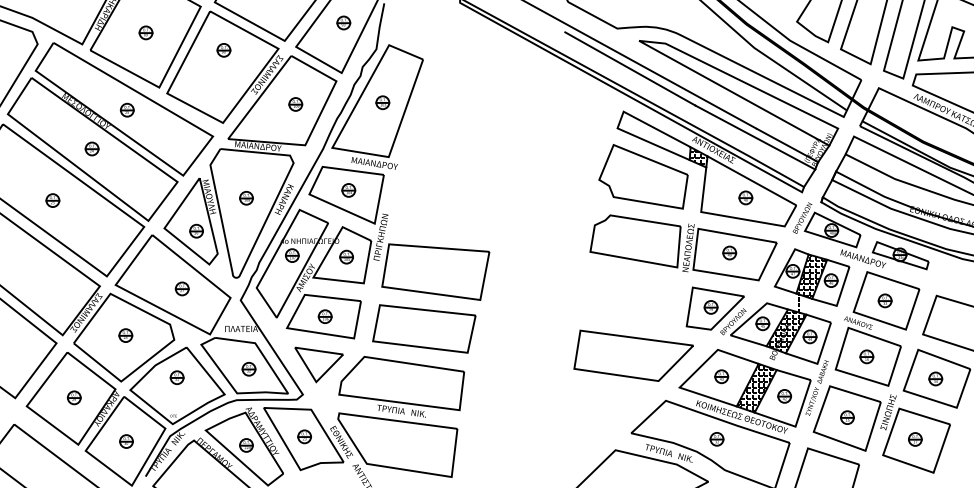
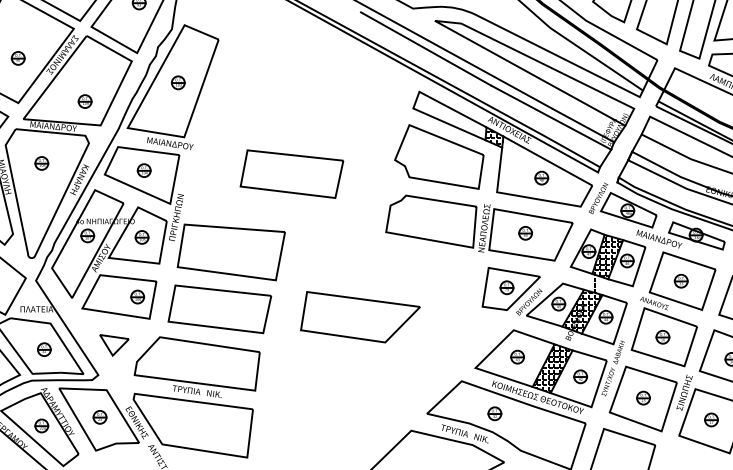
part: (223, 50) -> (17, 58), moved
part: (295, 104) -> (84, 101), moved
part: (496, 193) -> (292, 173), added
part: (246, 198) -> (41, 163), moved
part: (324, 316) -> (136, 296), moved
part: (633, 355) -> (360, 316), moved
part: (318, 364) -> (113, 344), size x0.6
part: (716, 439) -> (494, 413), moved

